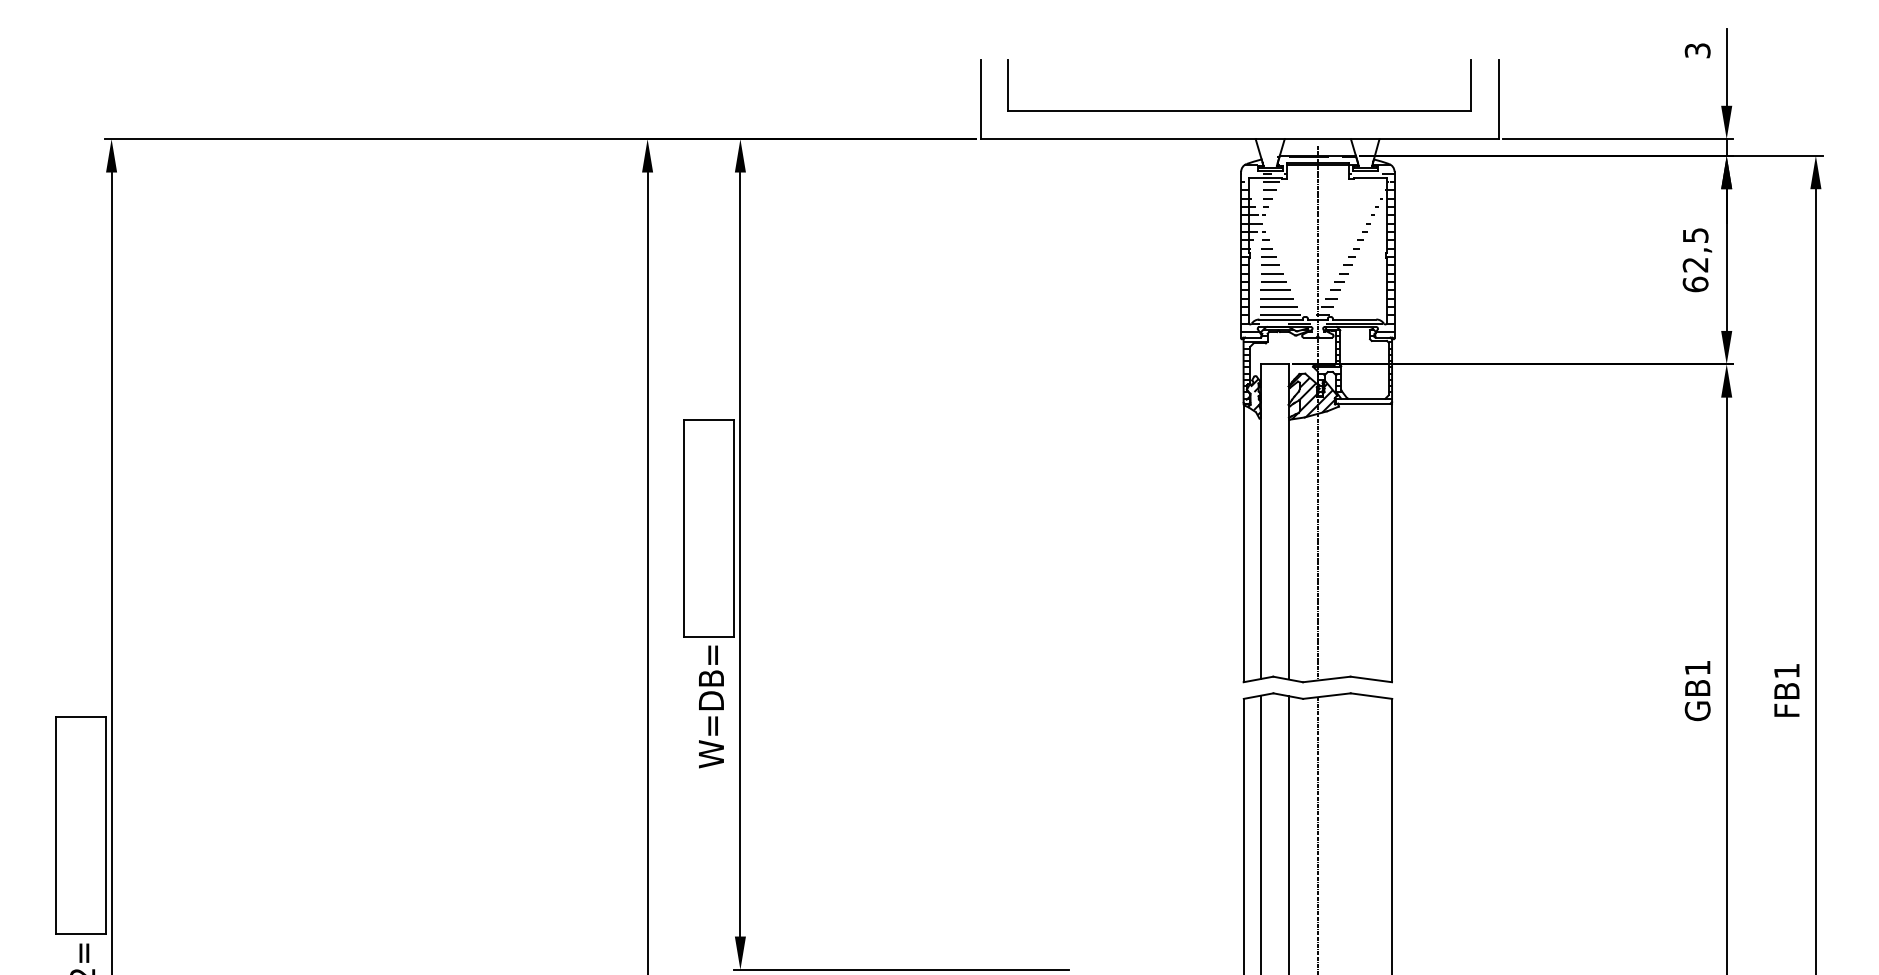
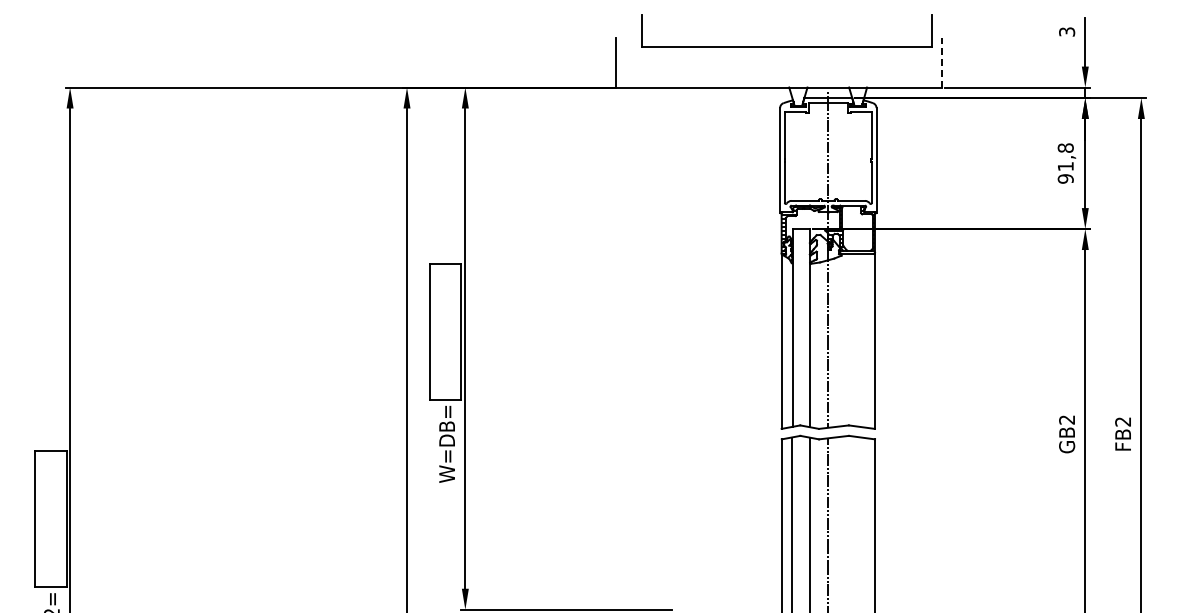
line: (1497, 99) -> (941, 62), solid -> dashed
part: (1238, 110) -> (786, 46), moved
hatch: (1318, 244) -> (828, 153), removed
text: (1695, 260) -> (1065, 163), 62,5 -> 91,8
hatch: (1311, 396) -> (824, 249), removed
text: (1696, 667) -> (1066, 419), GB1 -> GB2
text: (1785, 670) -> (1122, 421), FB1 -> FB2

